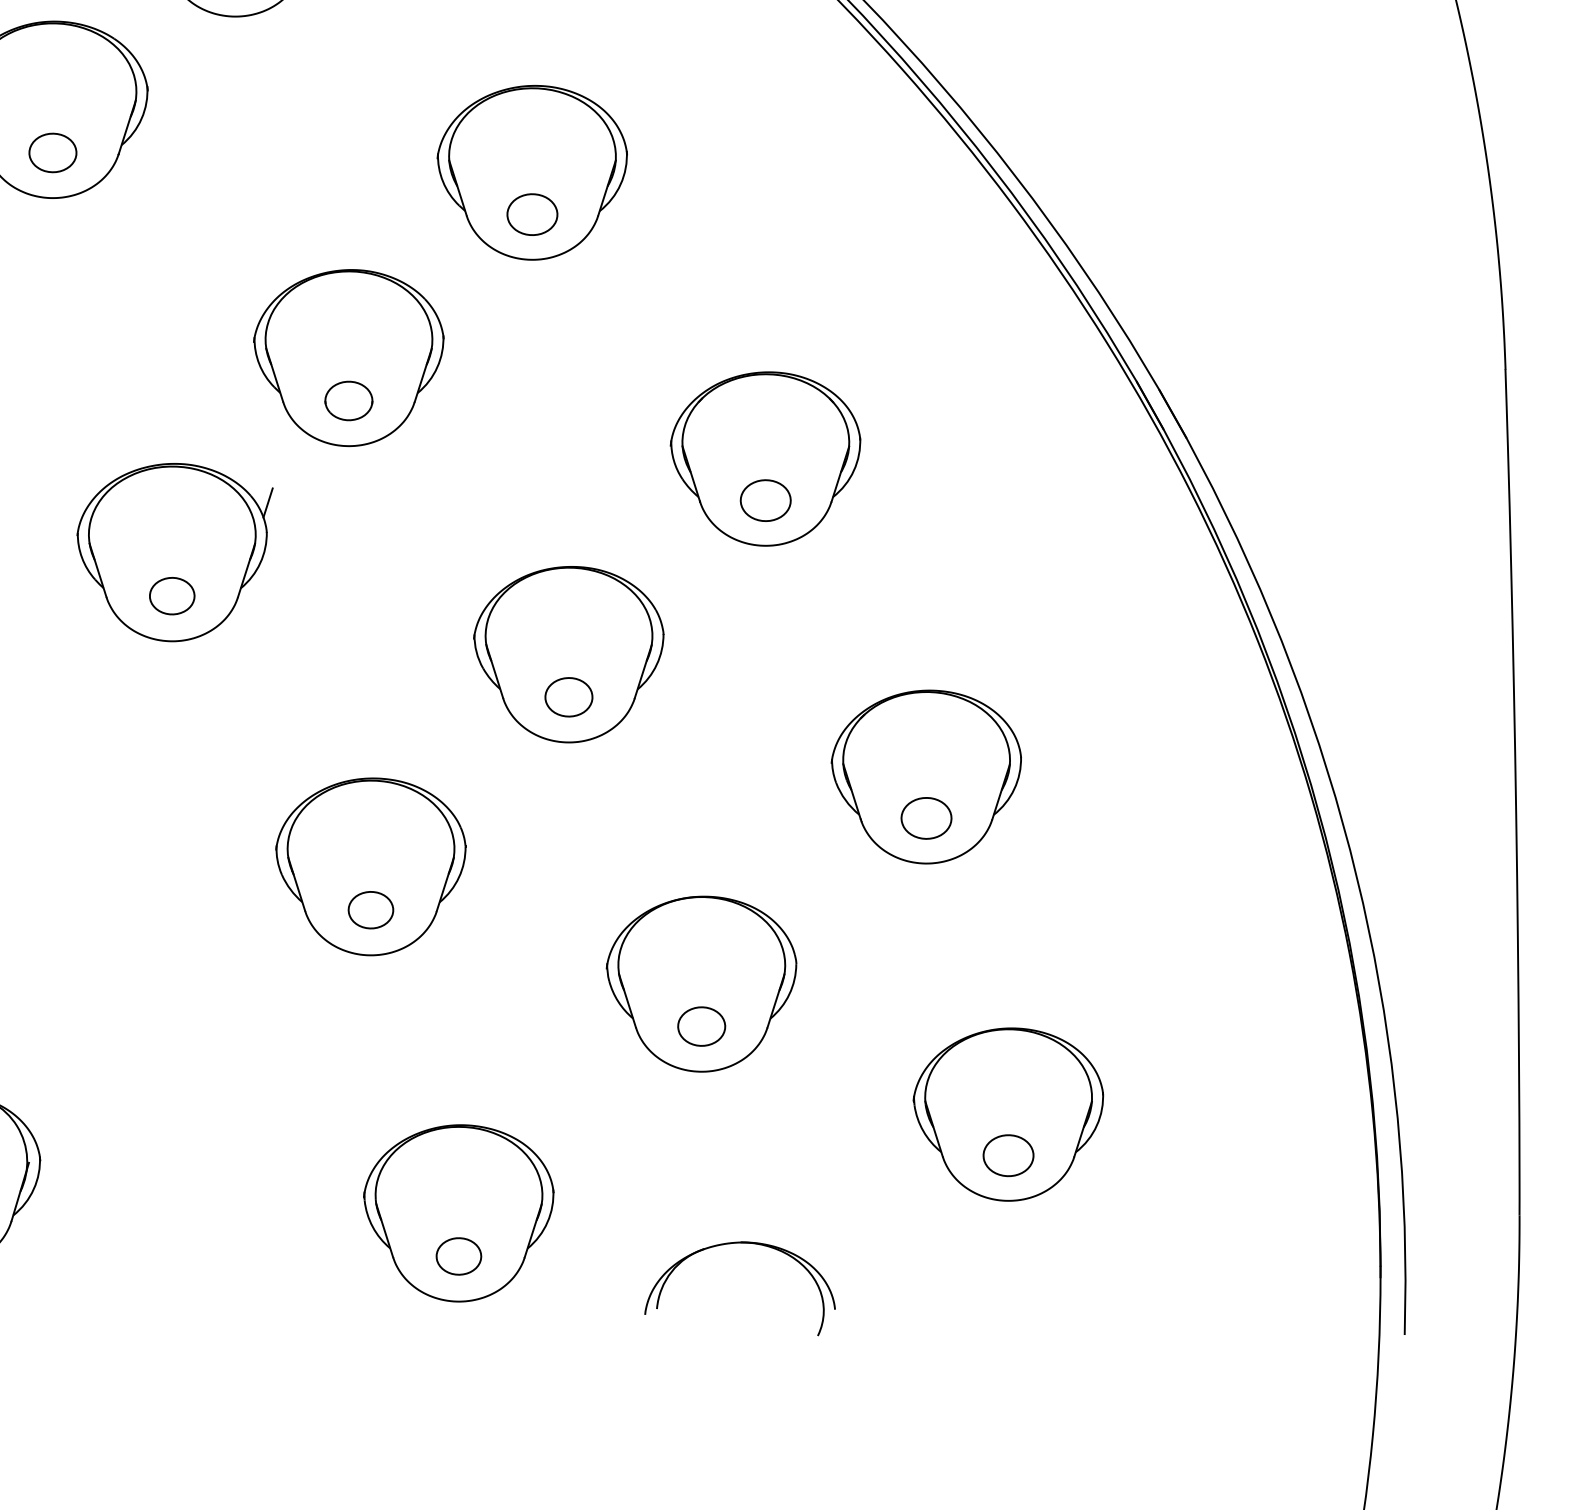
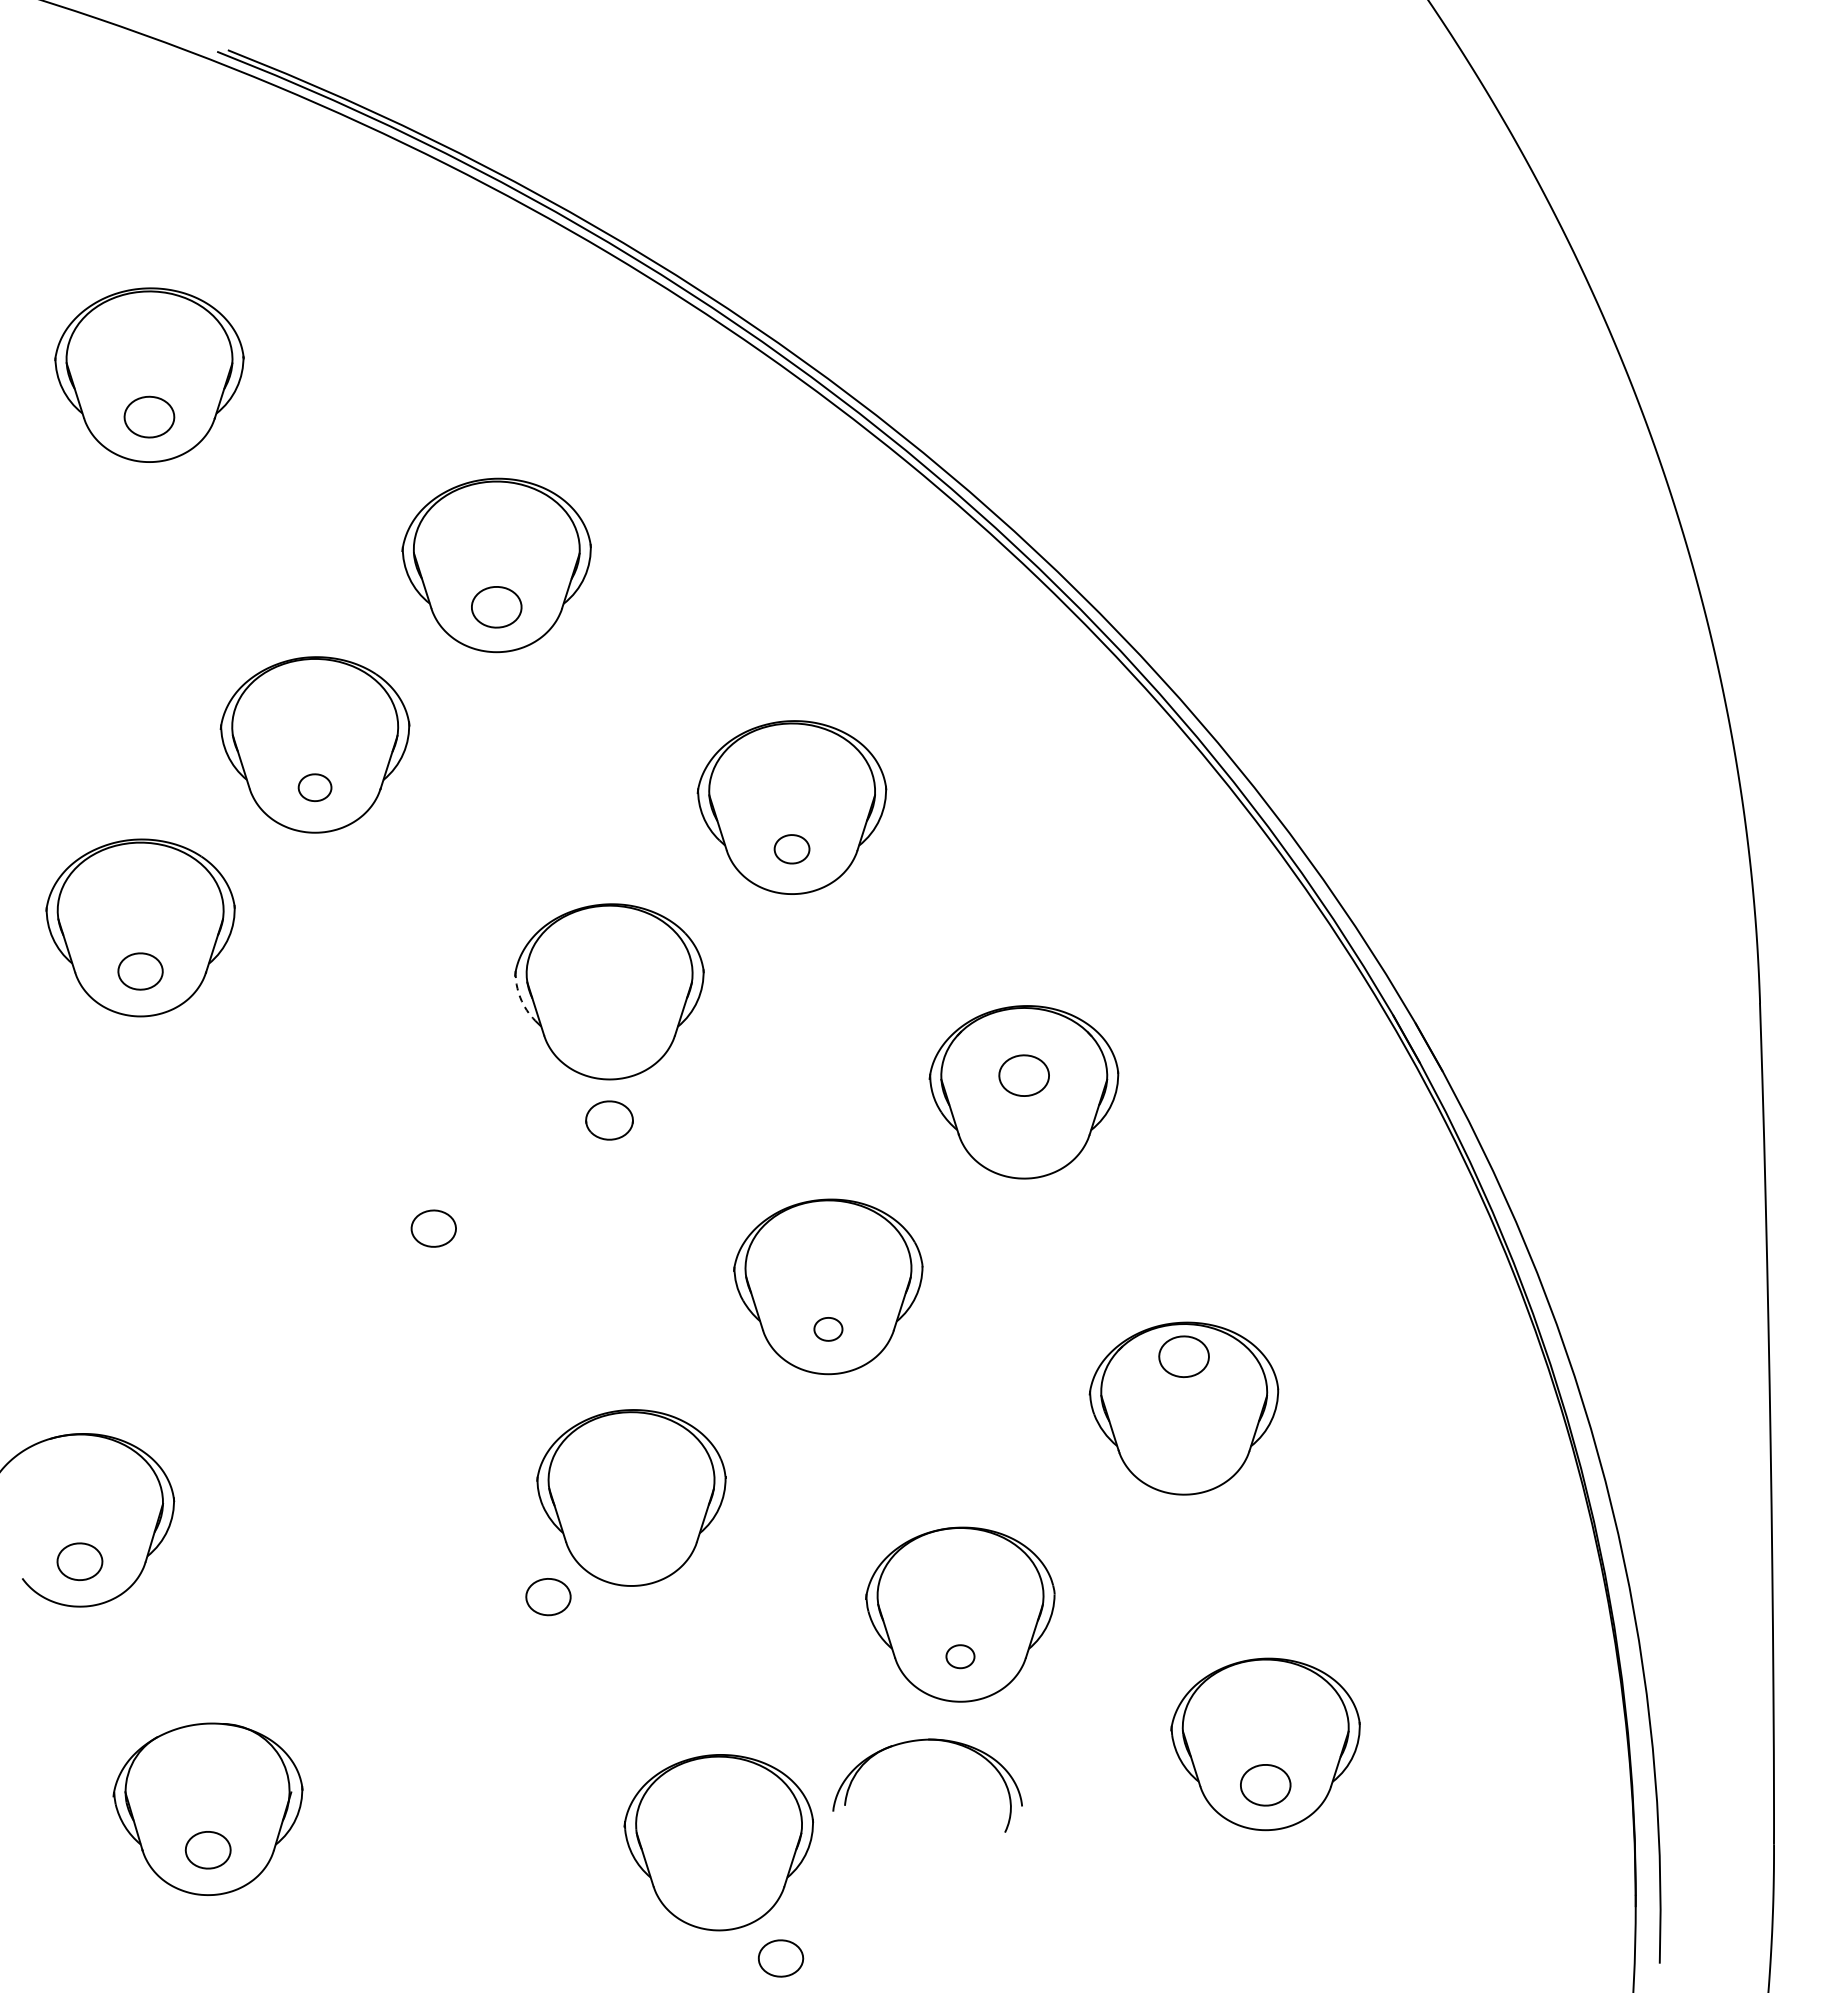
part: (52, 152) -> (314, 787), size x0.7
part: (531, 214) -> (791, 849), size x0.7
arc: (259, 363) -> (520, 997), solid -> dashed
part: (348, 400) -> (609, 1120), moved
part: (765, 500) -> (1023, 1075), moved
part: (174, 552) -> (436, 1185), removed
part: (569, 697) -> (828, 1329), size x0.6
part: (925, 818) -> (1183, 1356), moved
part: (370, 910) -> (548, 1597), moved
part: (701, 1026) -> (960, 1656), size x0.6
part: (731, 1244) -> (919, 1741), moved
part: (458, 1256) -> (780, 1958), moved

